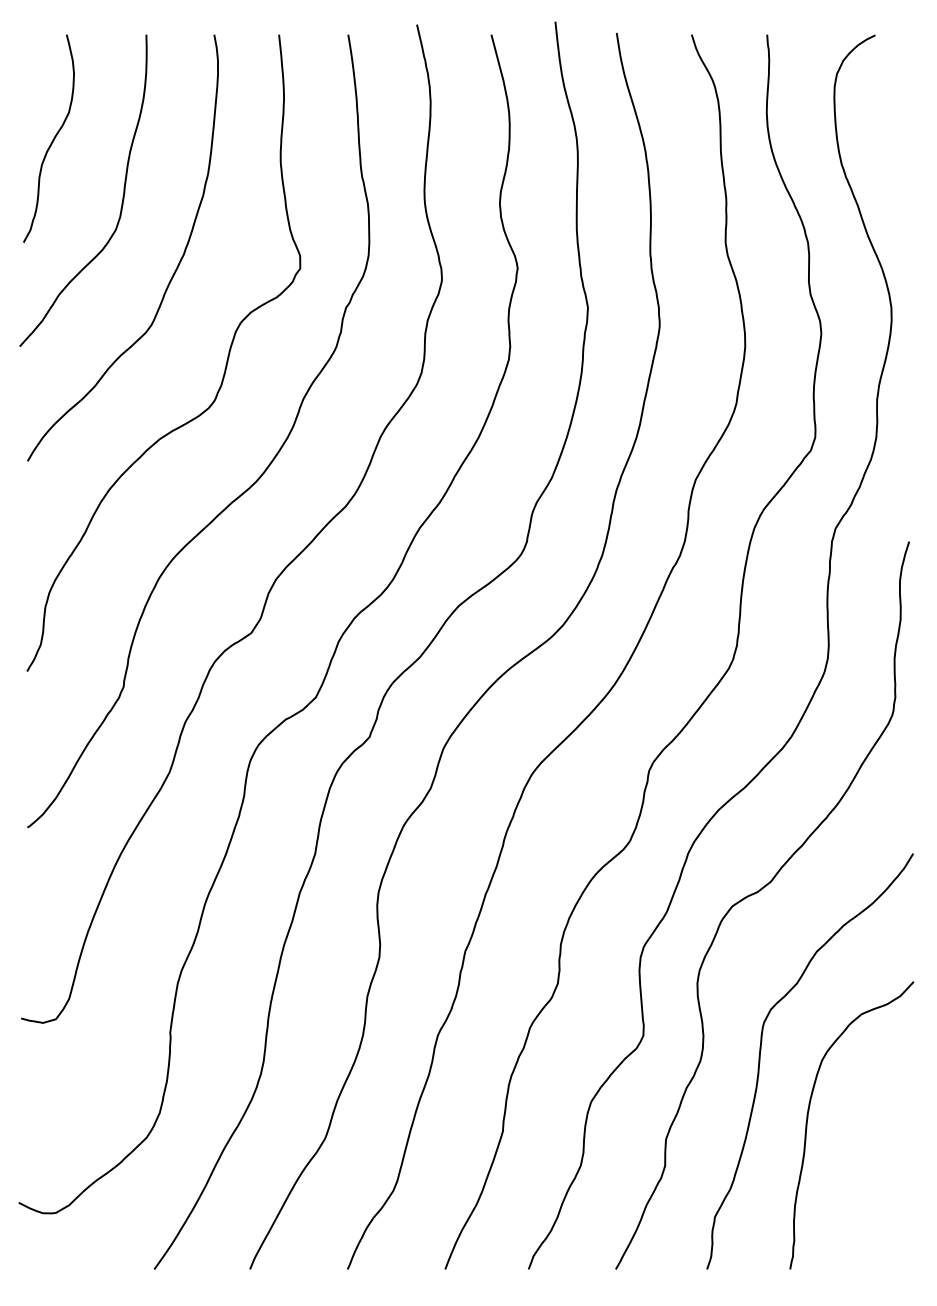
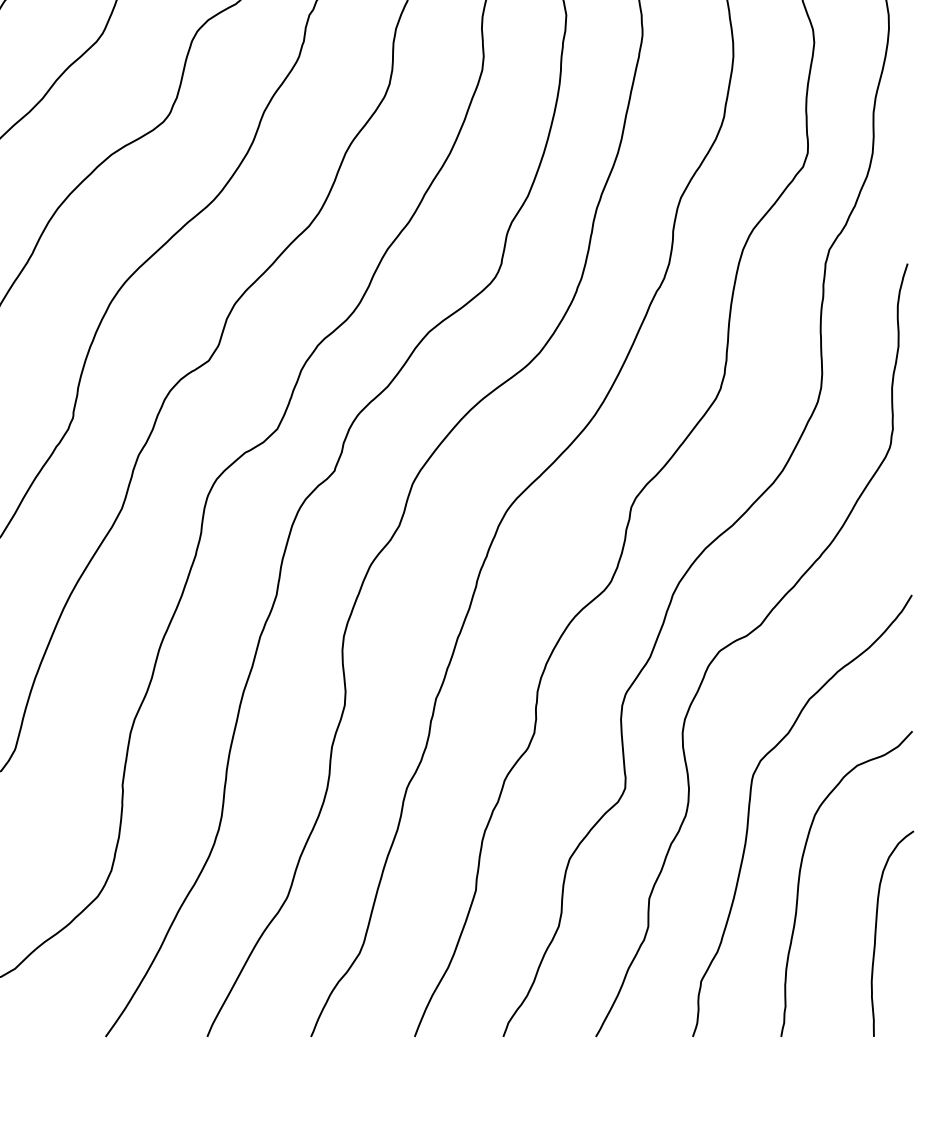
curve: (880, 1168) -> (877, 929), added

